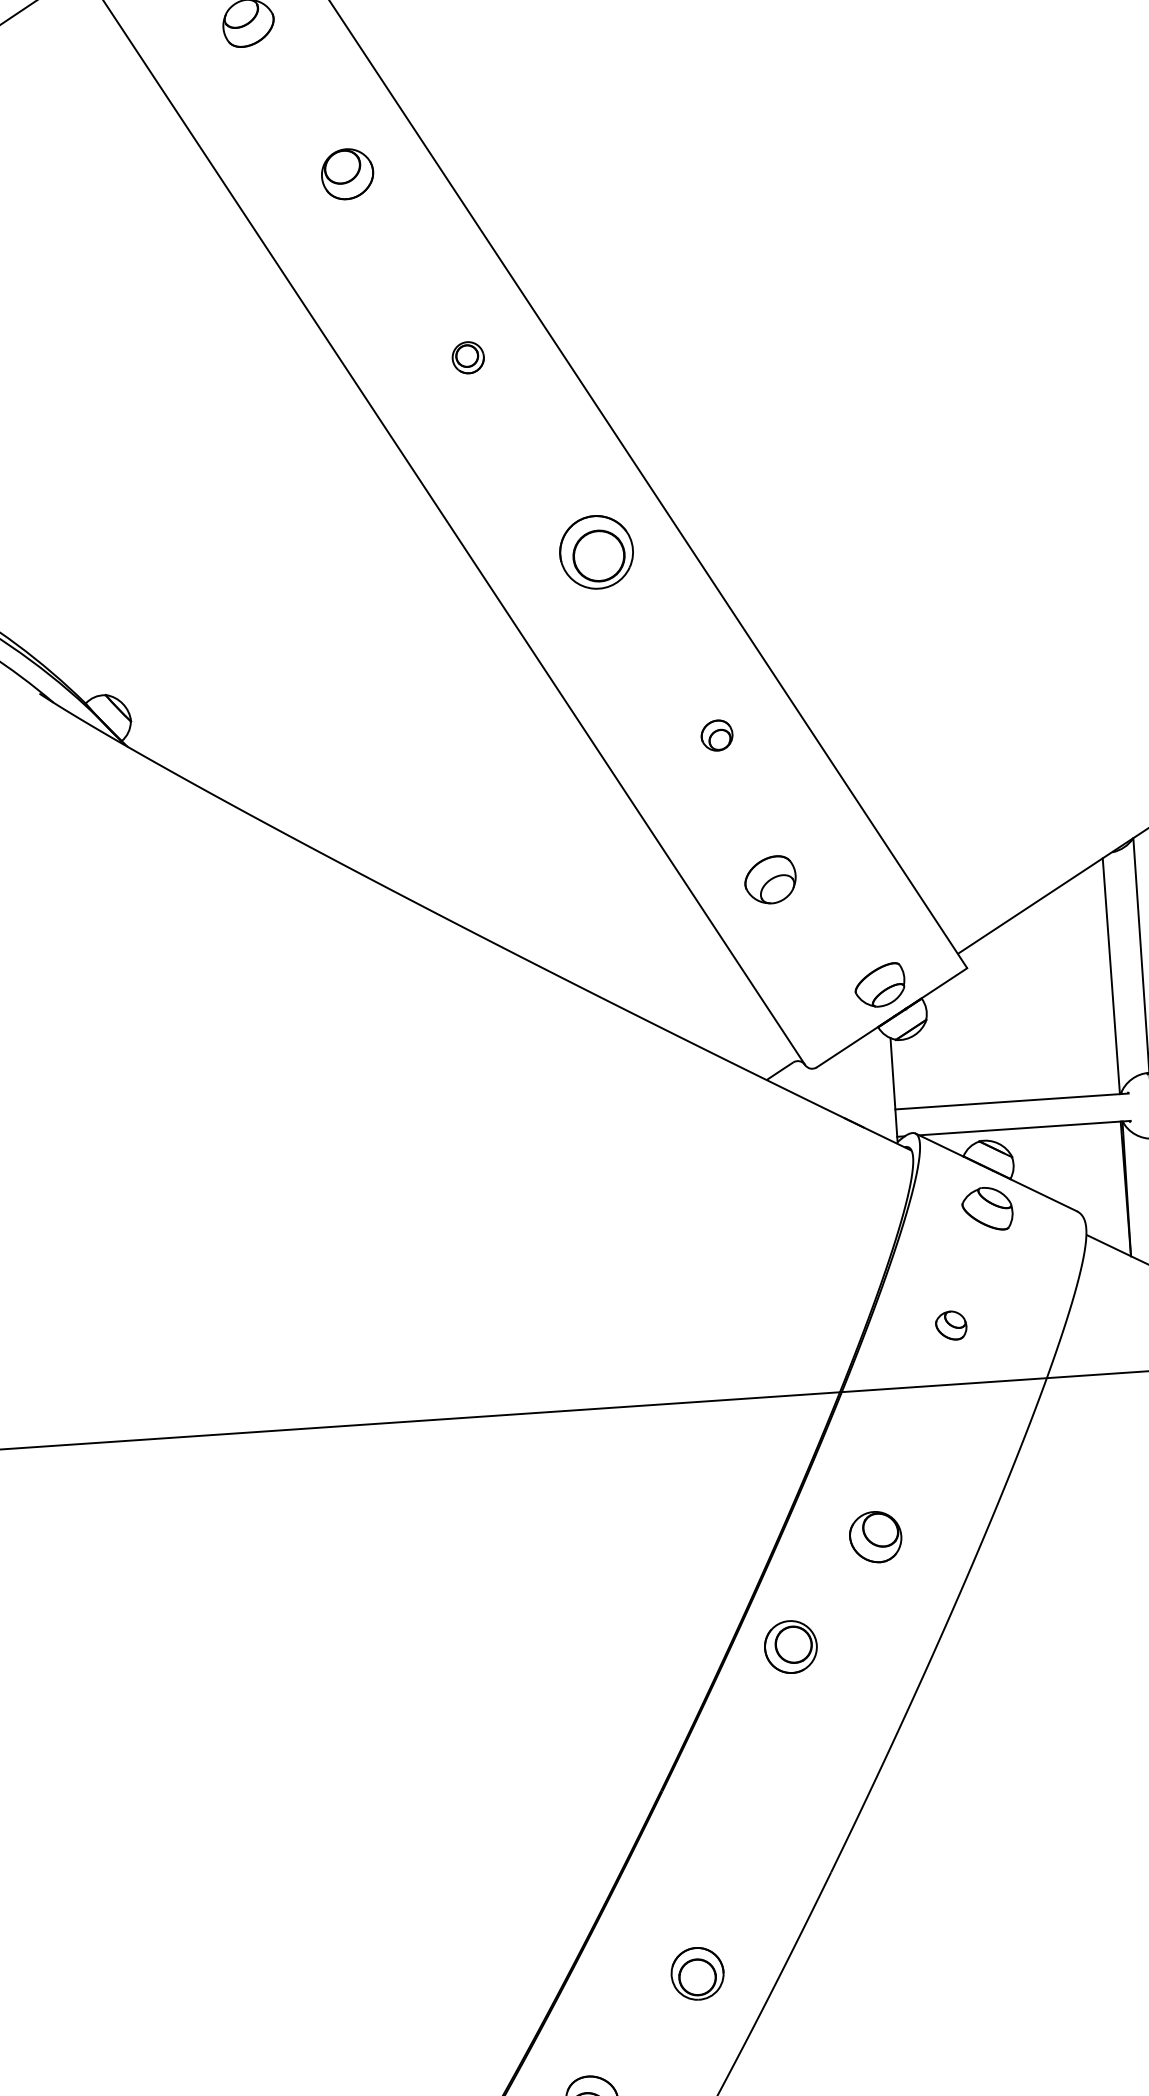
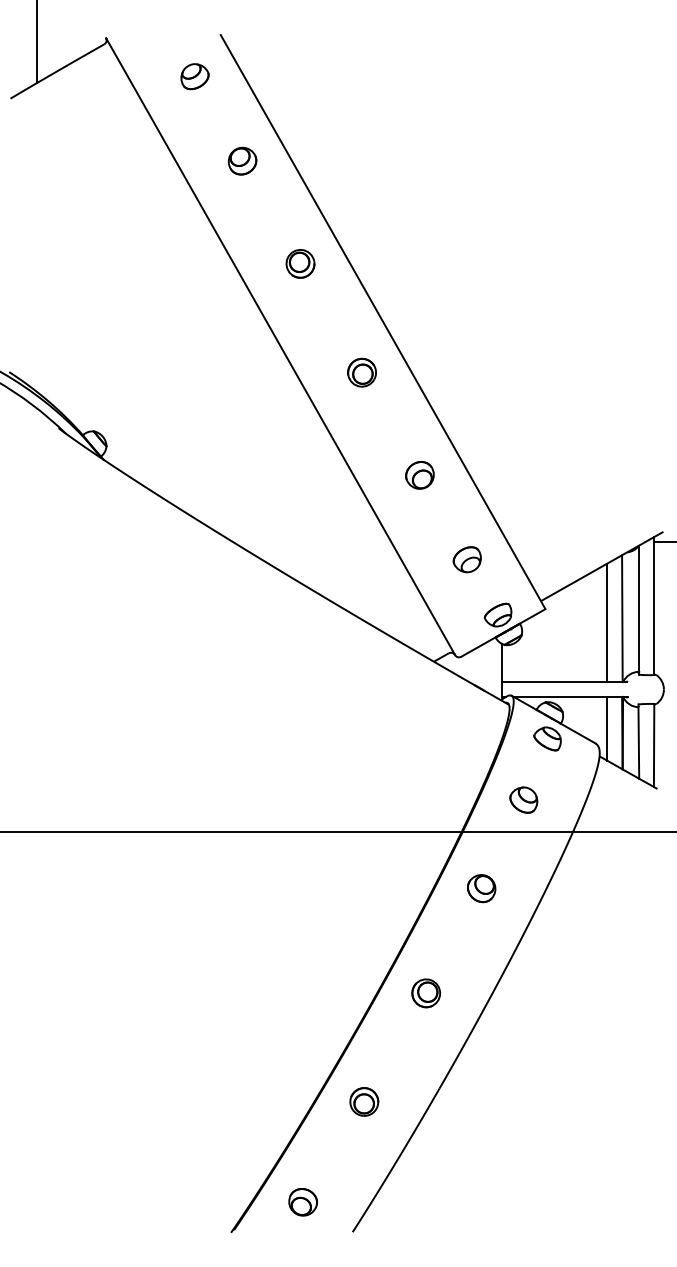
part: (468, 356) -> (300, 263), size x1.67
part: (595, 551) -> (361, 372), size x0.71
part: (716, 735) -> (419, 475), size x1.67
part: (768, 879) -> (466, 559), moved
line: (1084, 985) -> (607, 622), added
line: (1097, 1182) -> (607, 728), added
part: (950, 1324) -> (523, 799), size x1.67
part: (875, 1537) -> (481, 888), moved
part: (791, 1647) -> (426, 993), moved
part: (697, 1972) -> (364, 1101), moved

